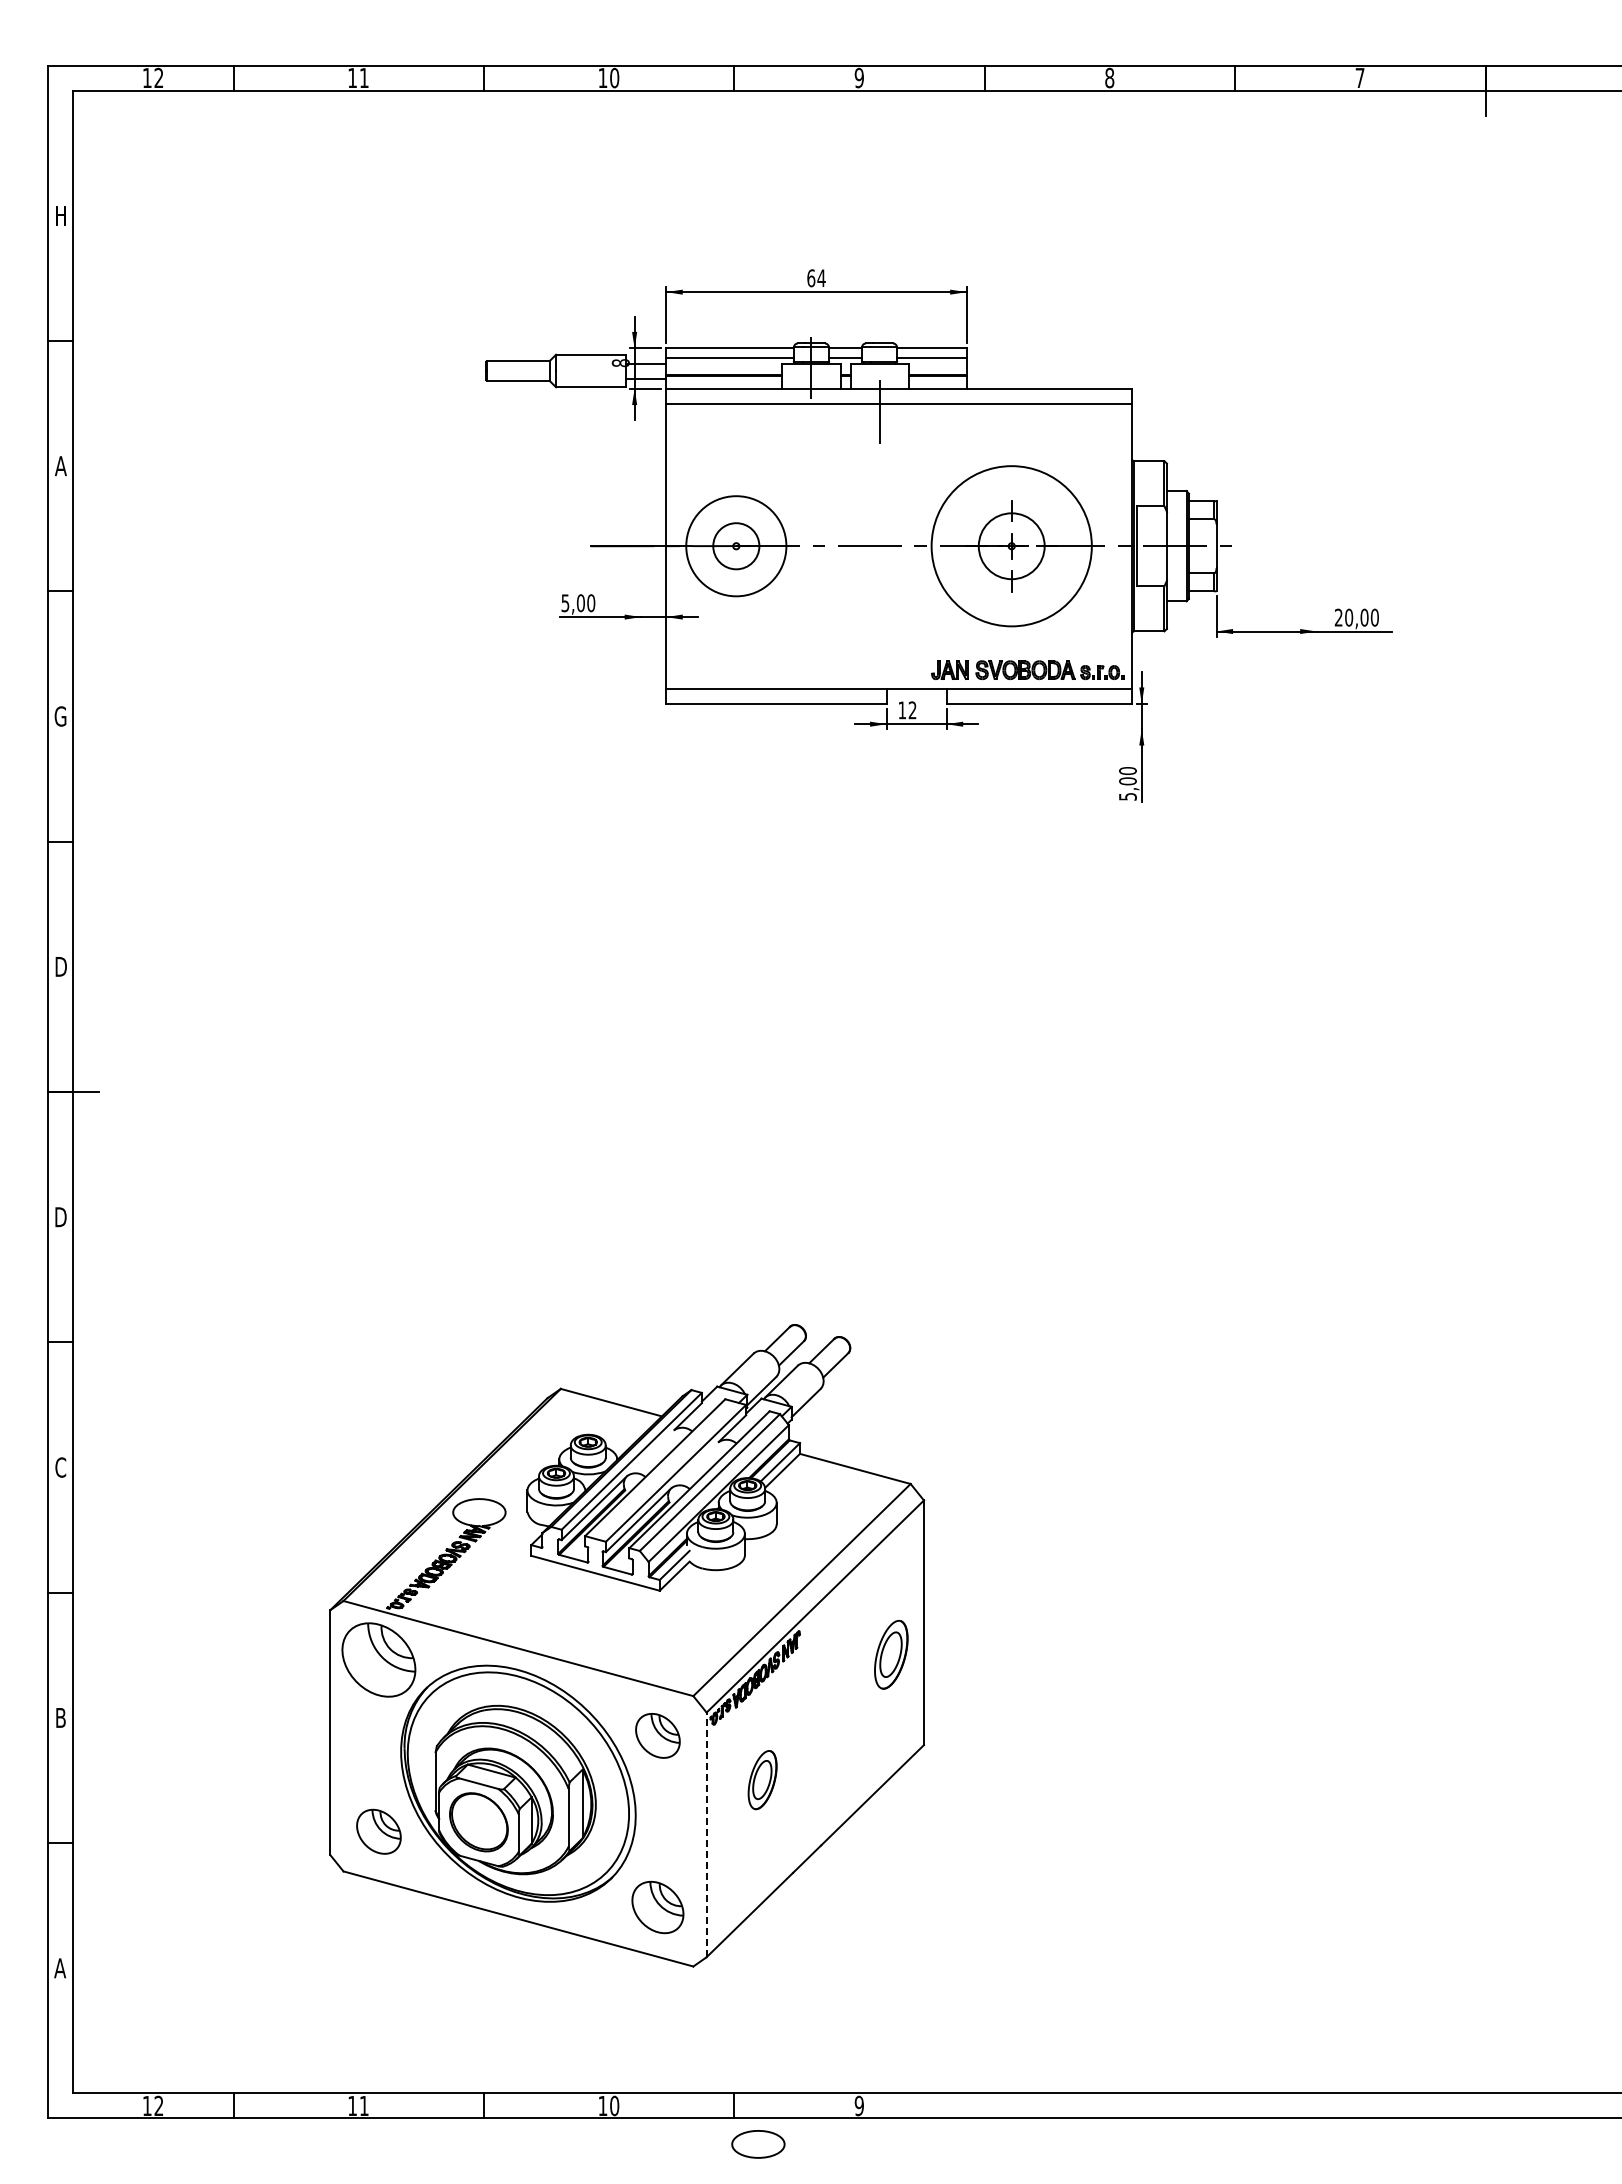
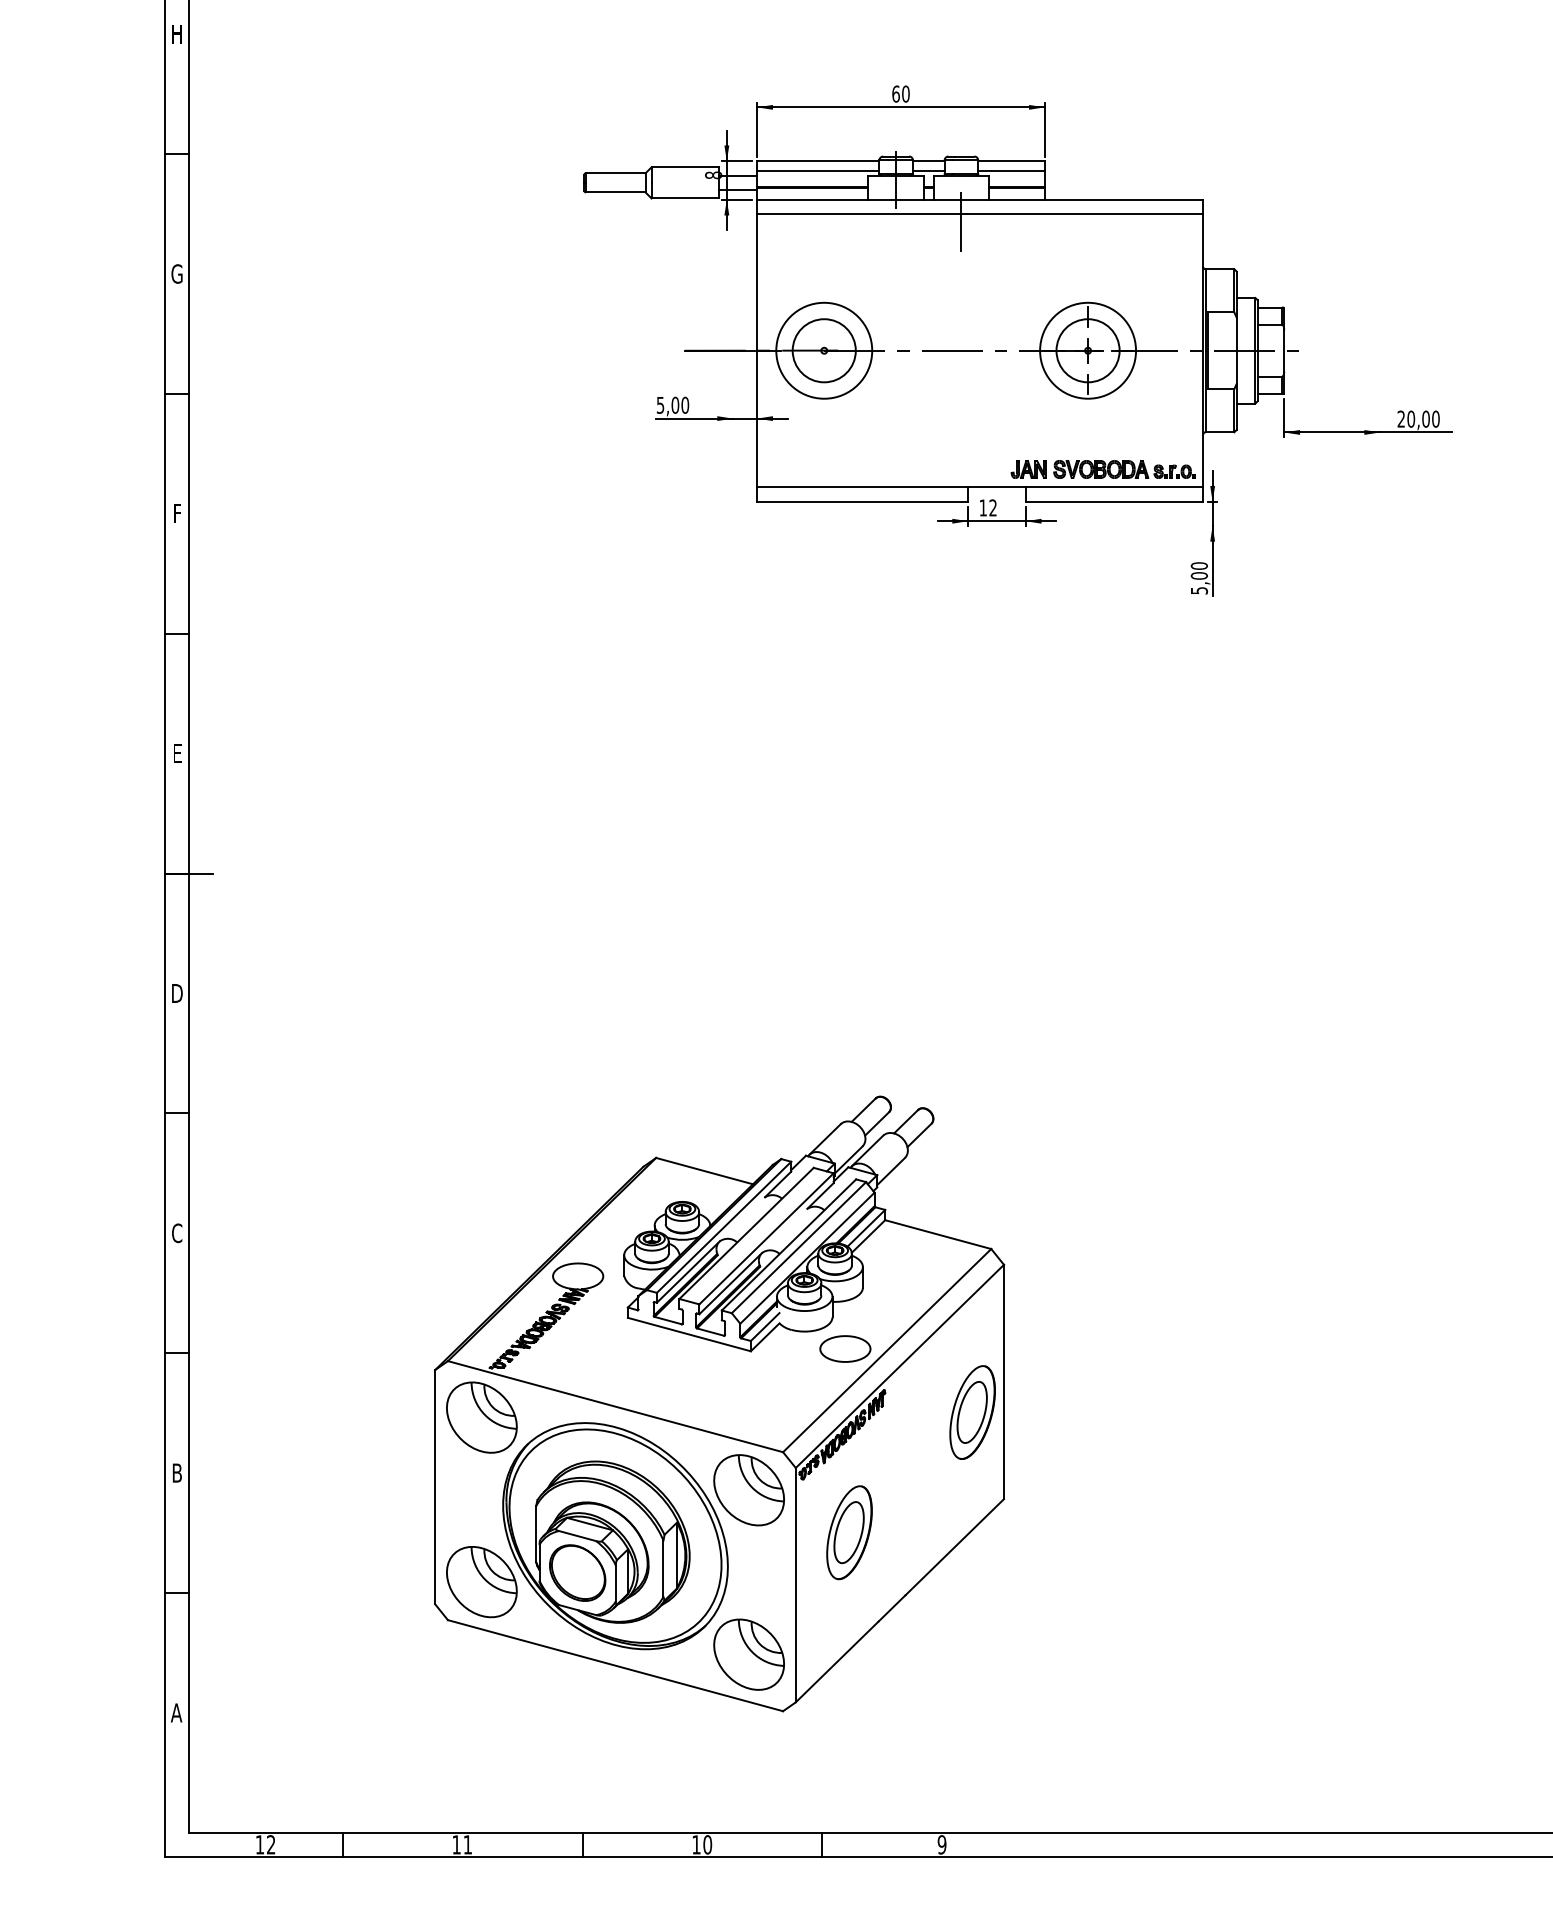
text: (821, 278) -> (905, 94), 64 -> 60
text: (60, 465) -> (176, 273), A -> G
circle: (736, 546) -> (824, 350), size x1.43
circle: (1011, 546) -> (1087, 350), size x0.62
text: (60, 716) -> (176, 513), G -> F
text: (60, 966) -> (176, 753), D -> E
part: (891, 1654) -> (972, 1412), size x1.43
part: (657, 1735) -> (748, 1489), size x1.67
part: (762, 1779) -> (849, 1532), size x1.67
part: (378, 1831) -> (481, 1581), size x1.67
line: (706, 1834) -> (795, 1584), dashed -> solid
part: (657, 1907) -> (748, 1654), size x1.43
part: (758, 2144) -> (845, 1349), moved

